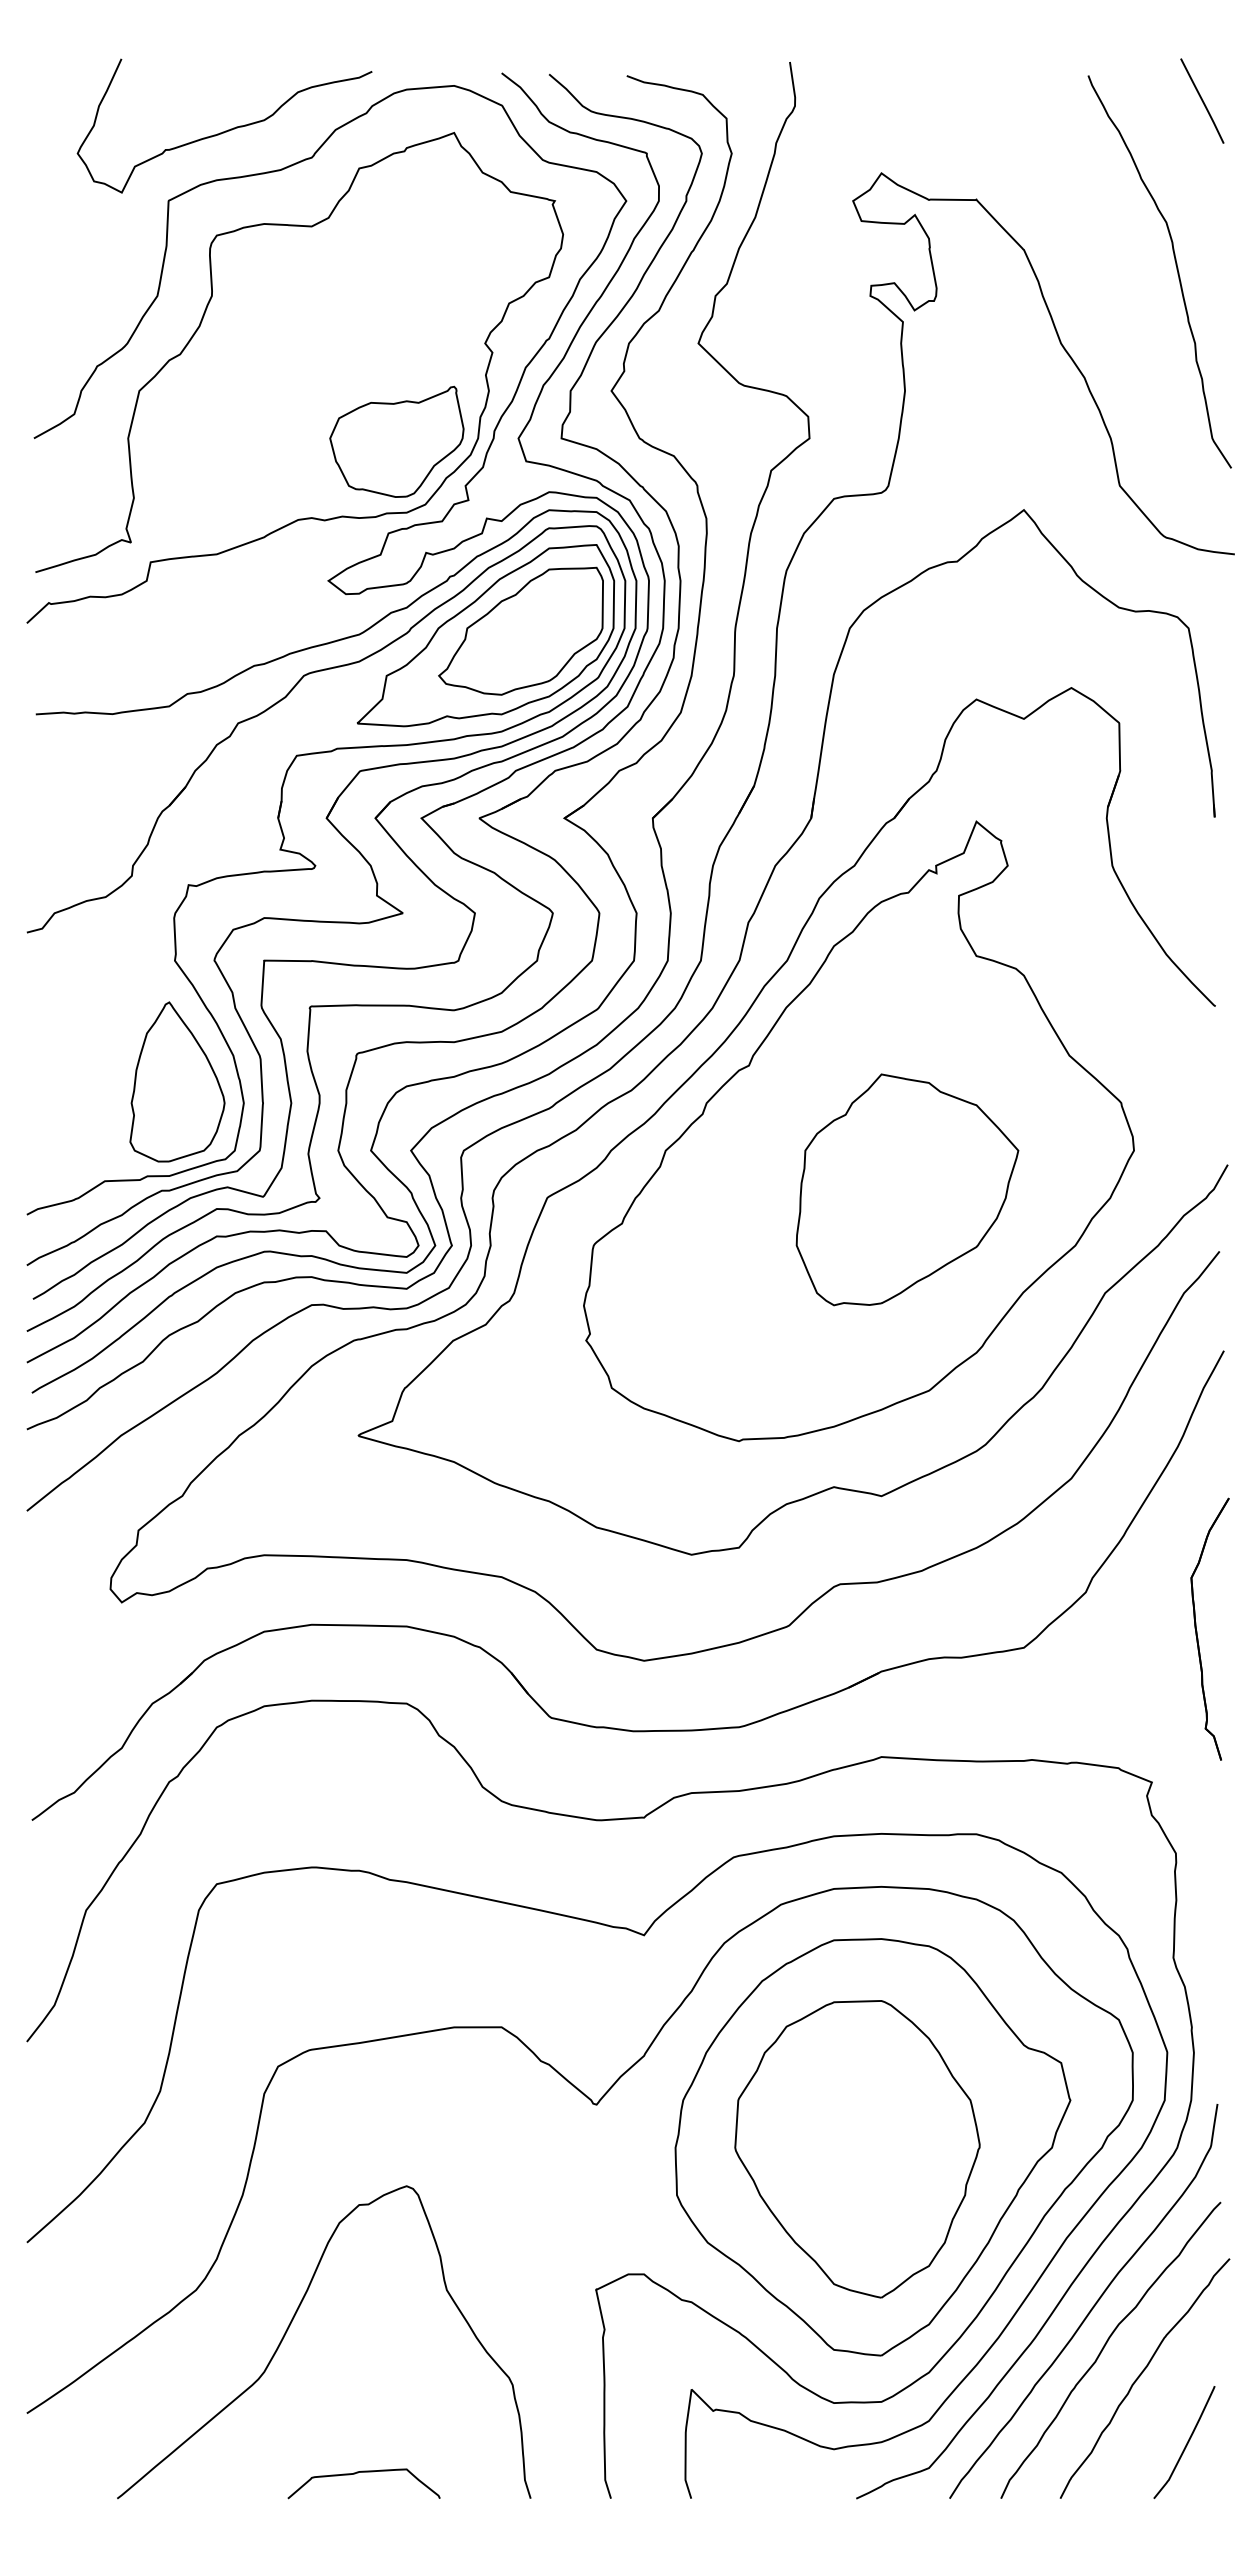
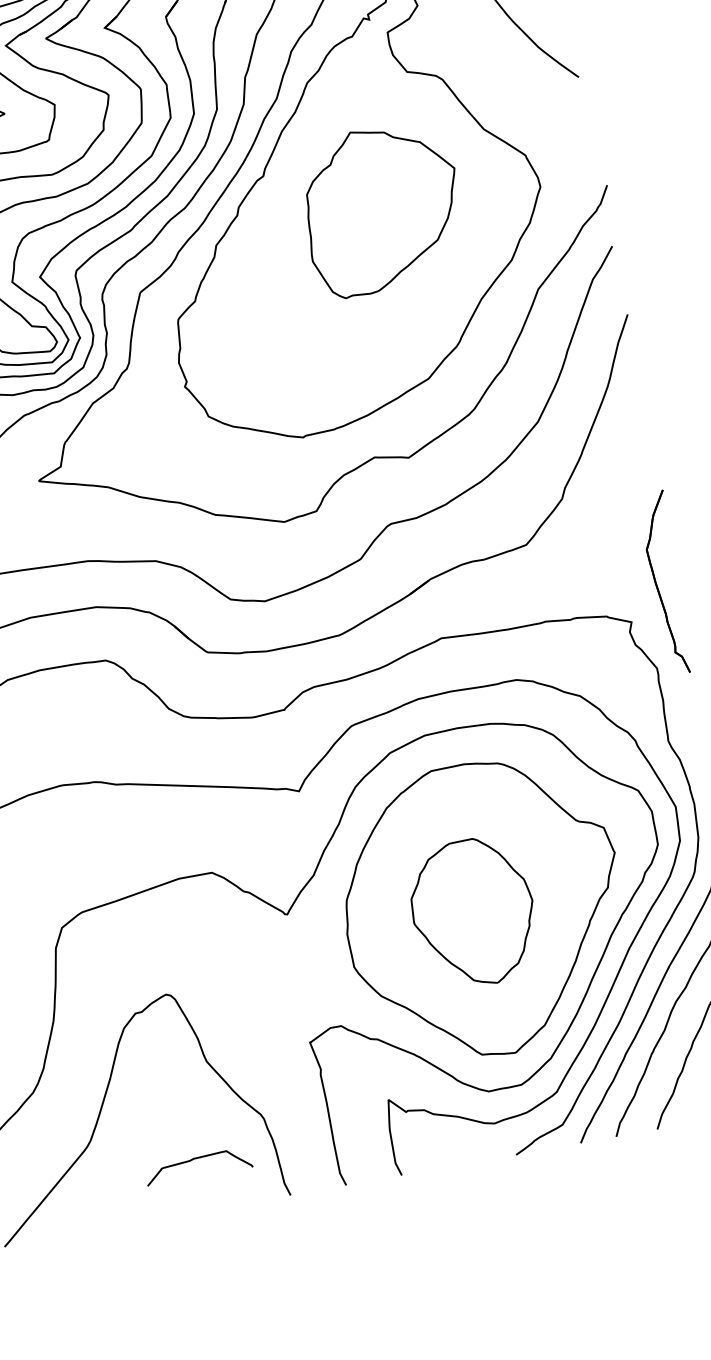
part: (907, 1189) -> (382, 208), moved
part: (1197, 1630) -> (657, 585), moved
part: (857, 2149) -> (473, 913), size x0.7
curve: (363, 2472) -> (196, 1158), moved

